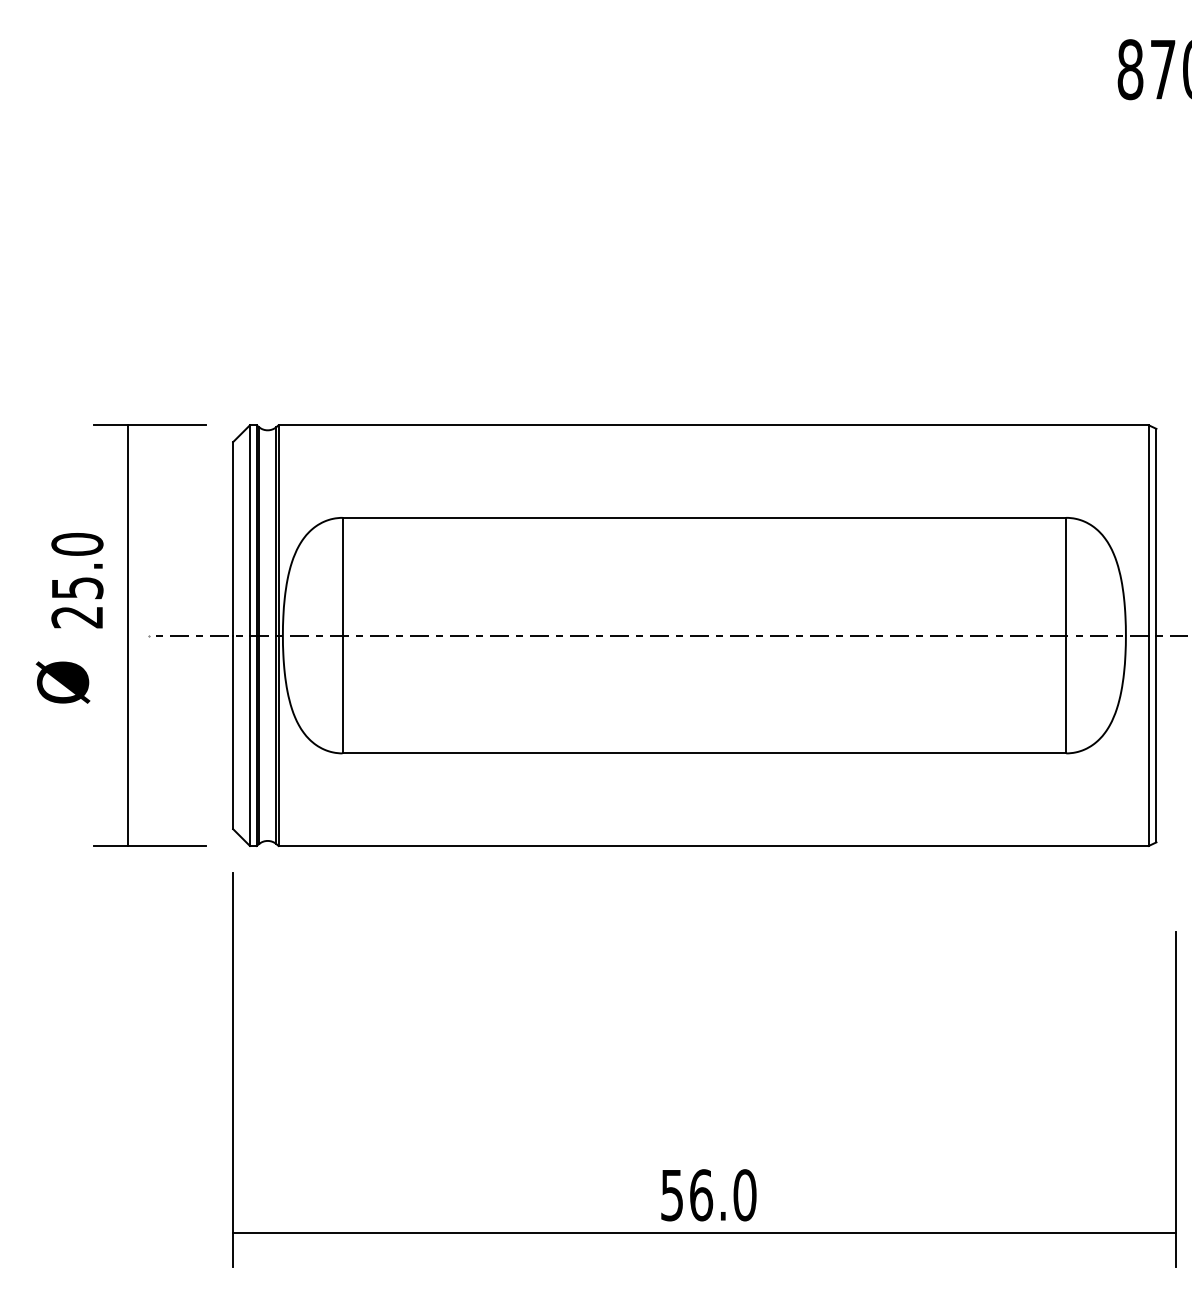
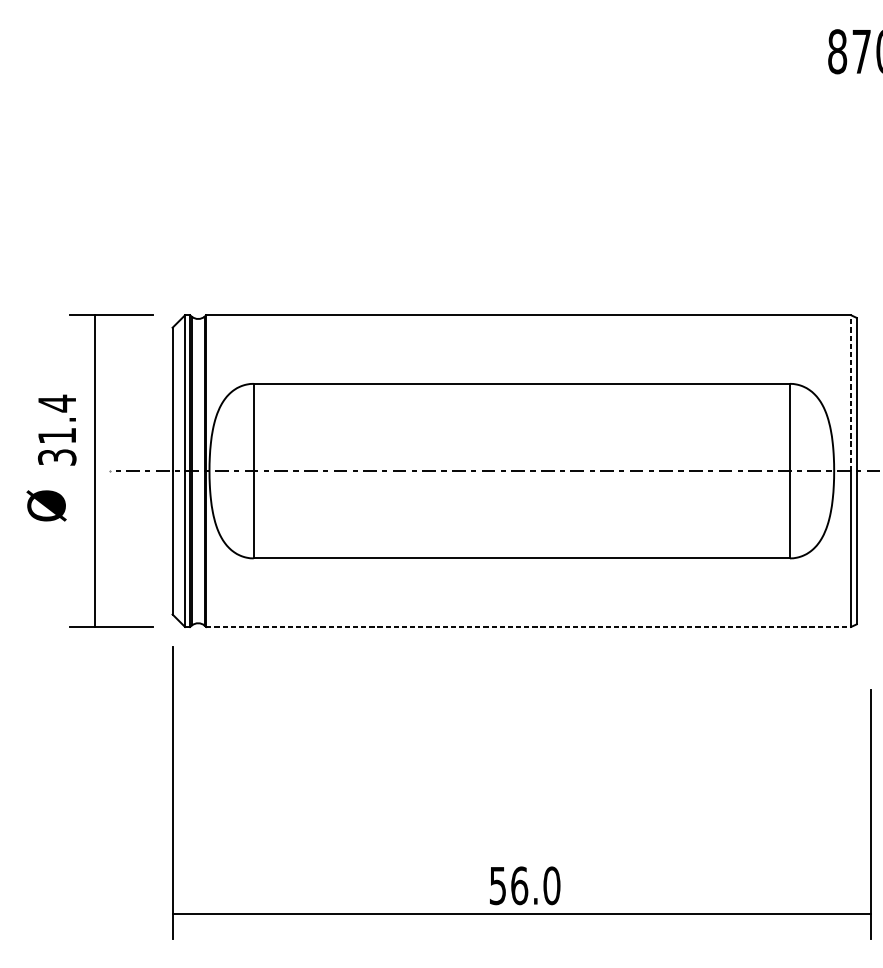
line: (1148, 529) -> (850, 392), solid -> dashed
text: (77, 580) -> (57, 430), 25.0 -> 31.4
line: (714, 845) -> (529, 626), solid -> dashed

